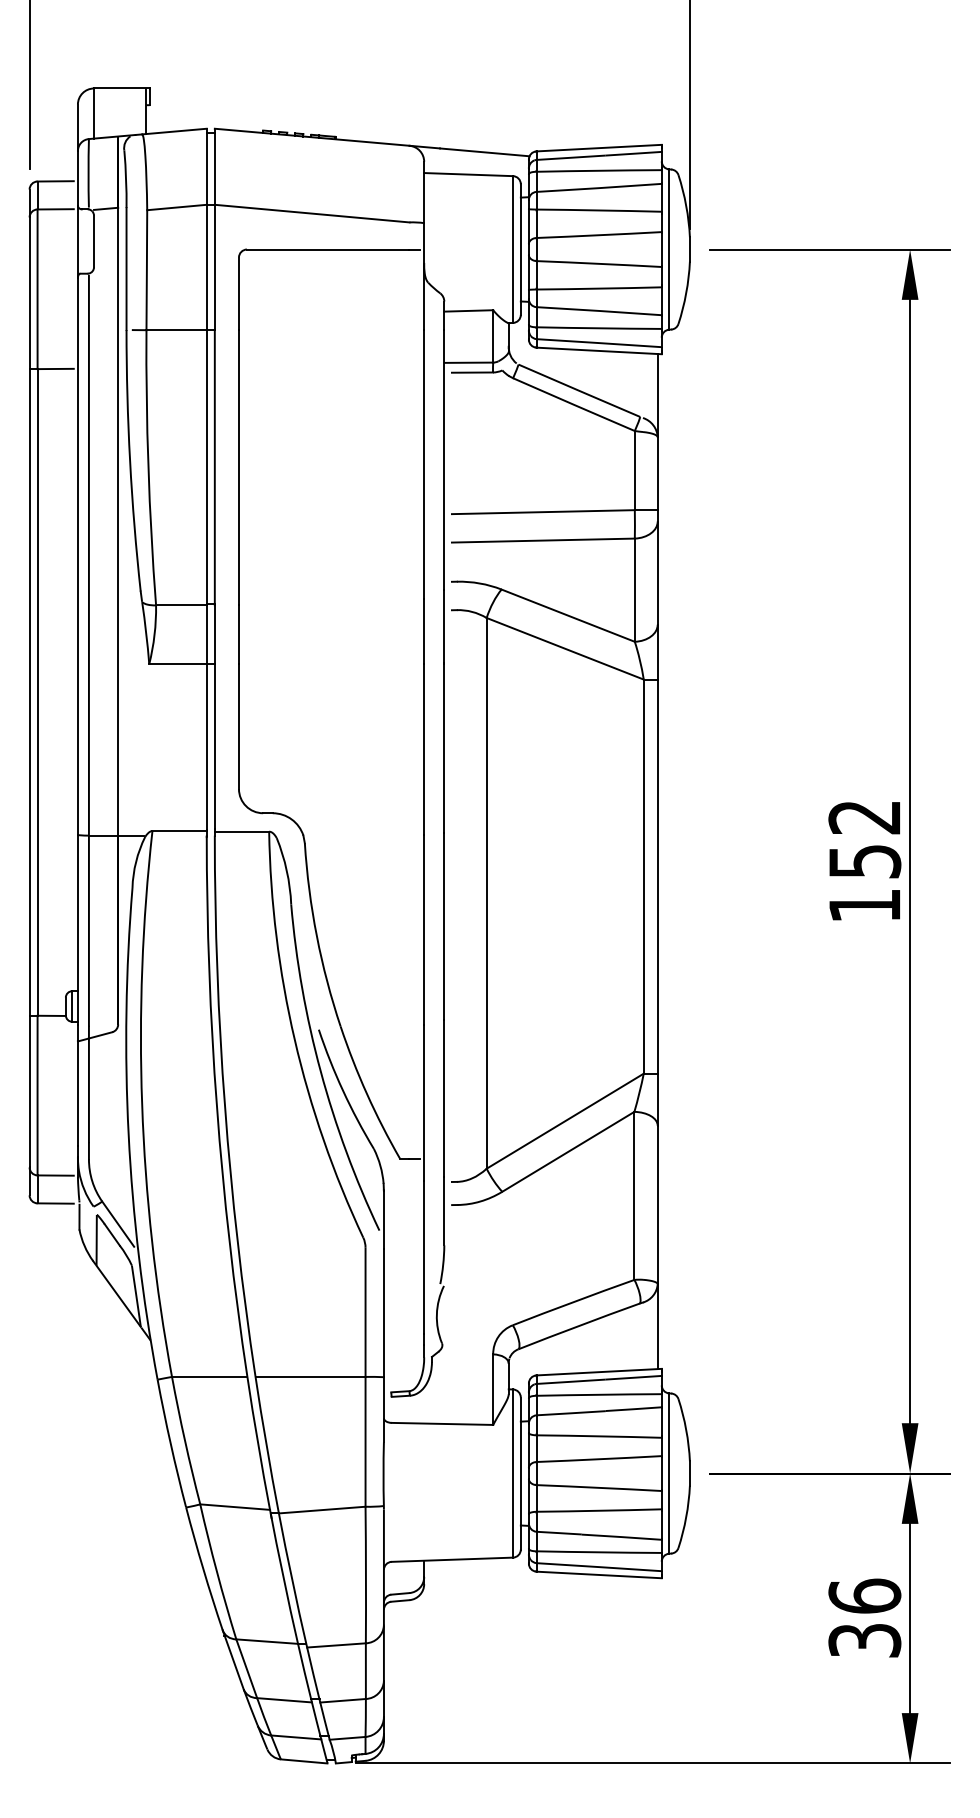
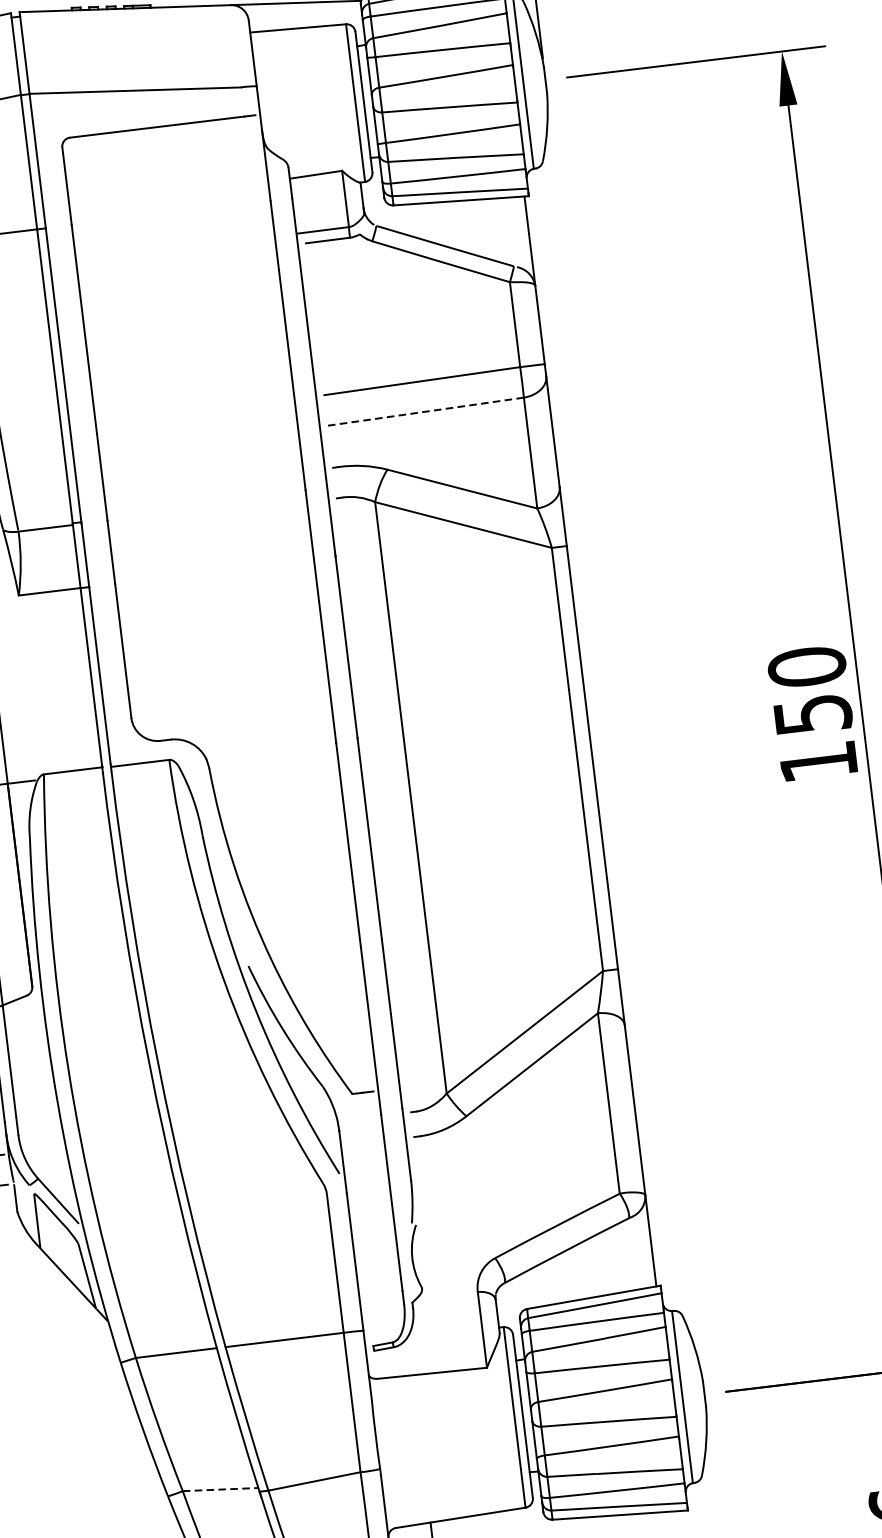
line: (542, 540) -> (425, 411), solid -> dashed
text: (864, 816) -> (806, 666), 152 -> 150
line: (235, 1507) -> (221, 1489), solid -> dashed

